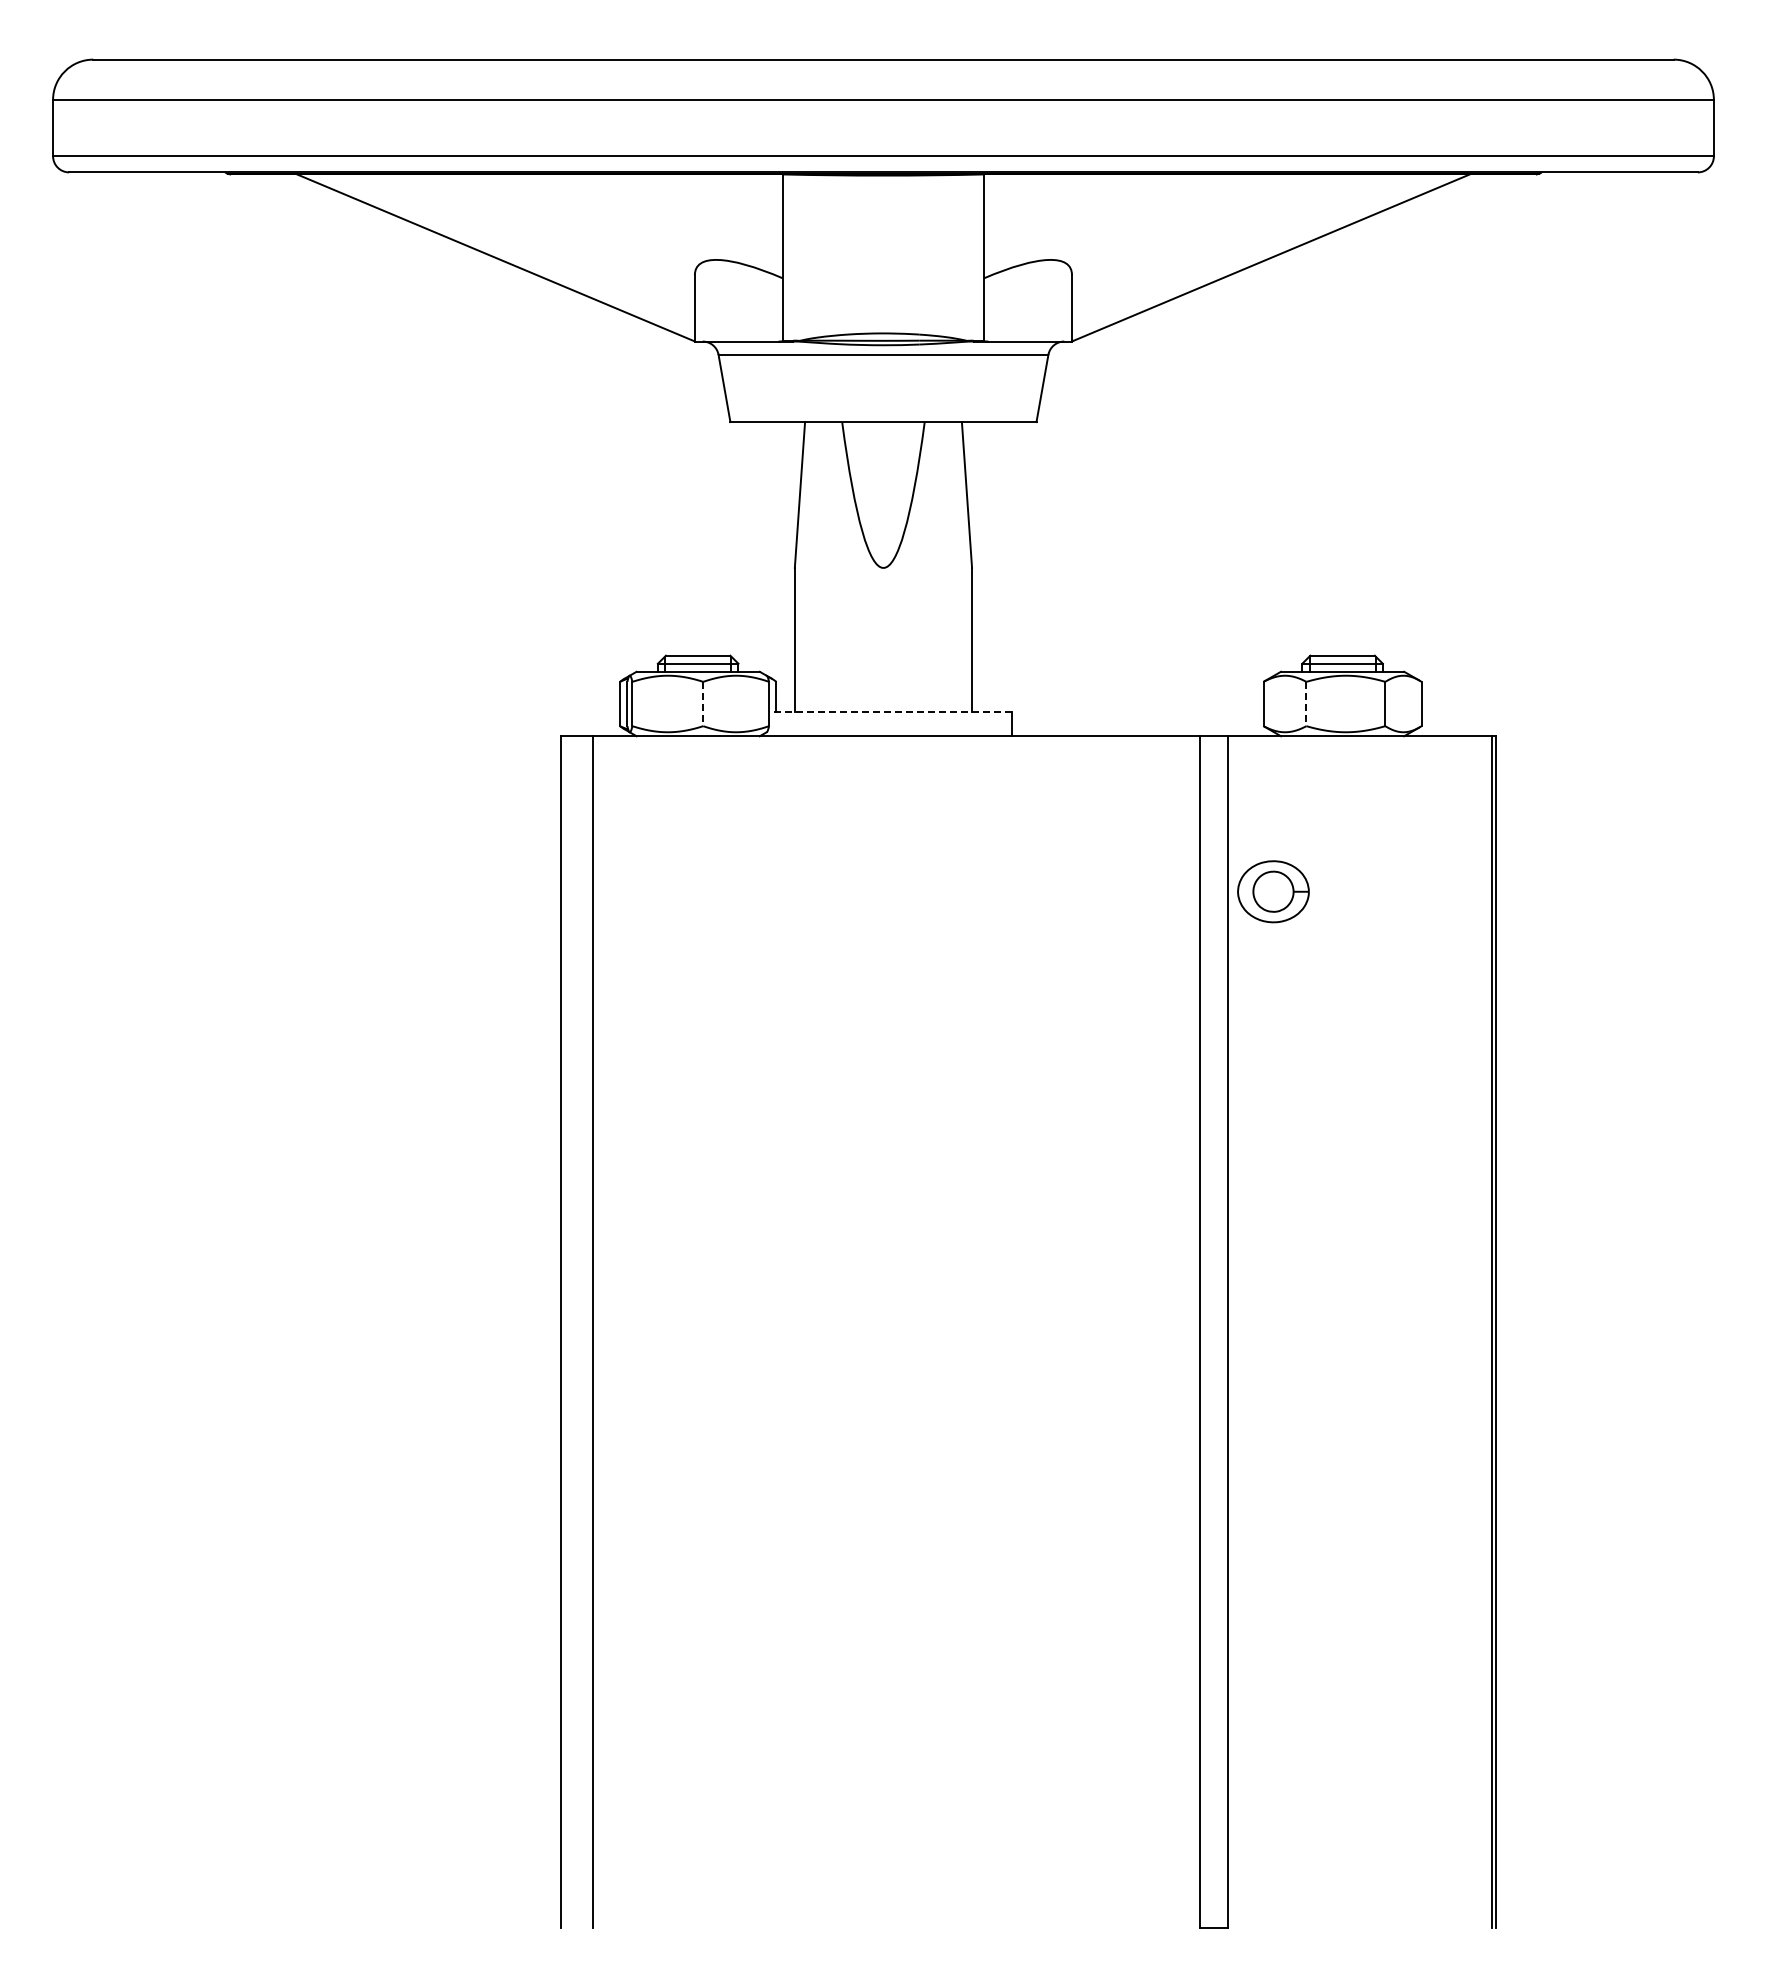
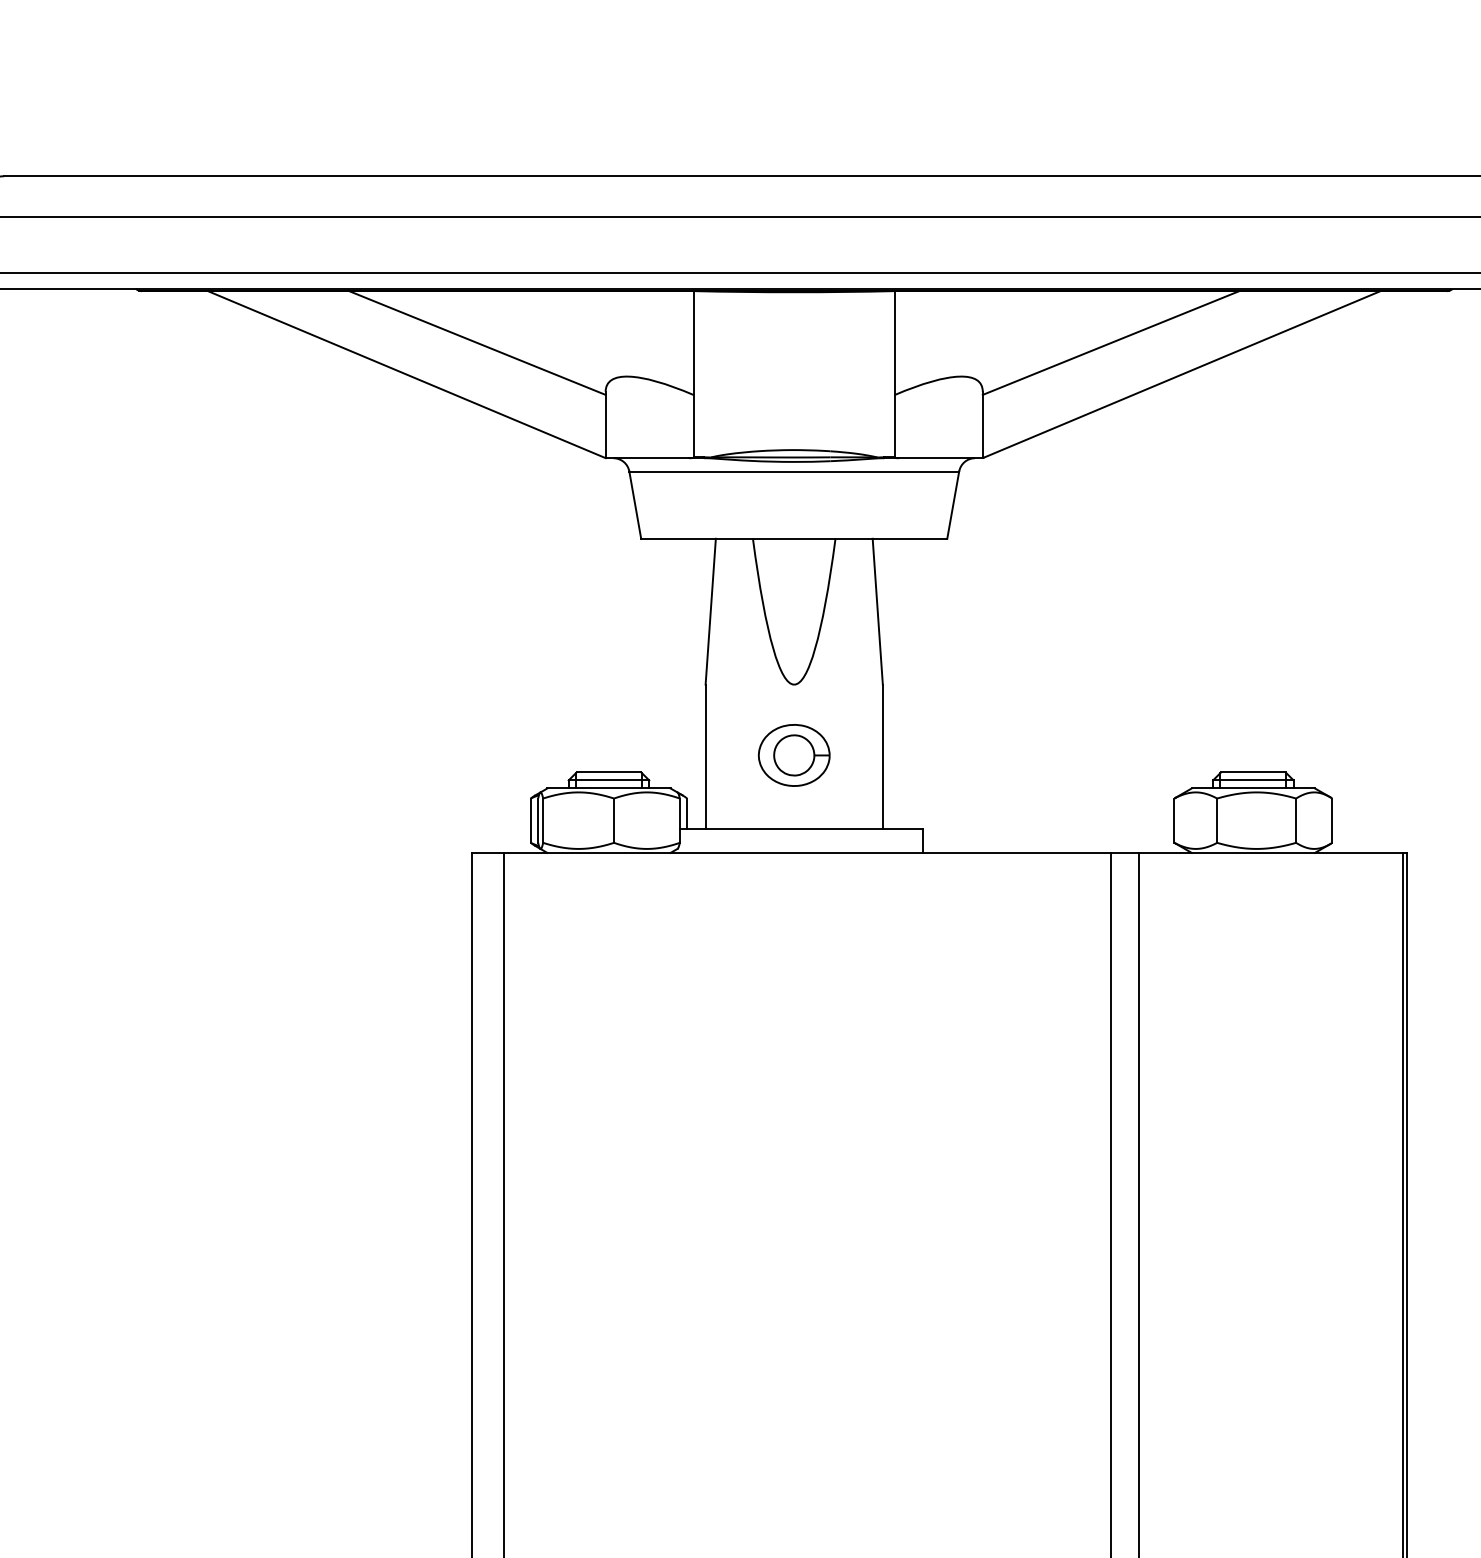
line: (566, 226) -> (477, 343), added
line: (1200, 226) -> (1111, 343), added
line: (703, 704) -> (614, 821), dashed -> solid
line: (1306, 704) -> (1217, 821), dashed -> solid
line: (890, 712) -> (801, 829), dashed -> solid
part: (1273, 891) -> (794, 755), moved

